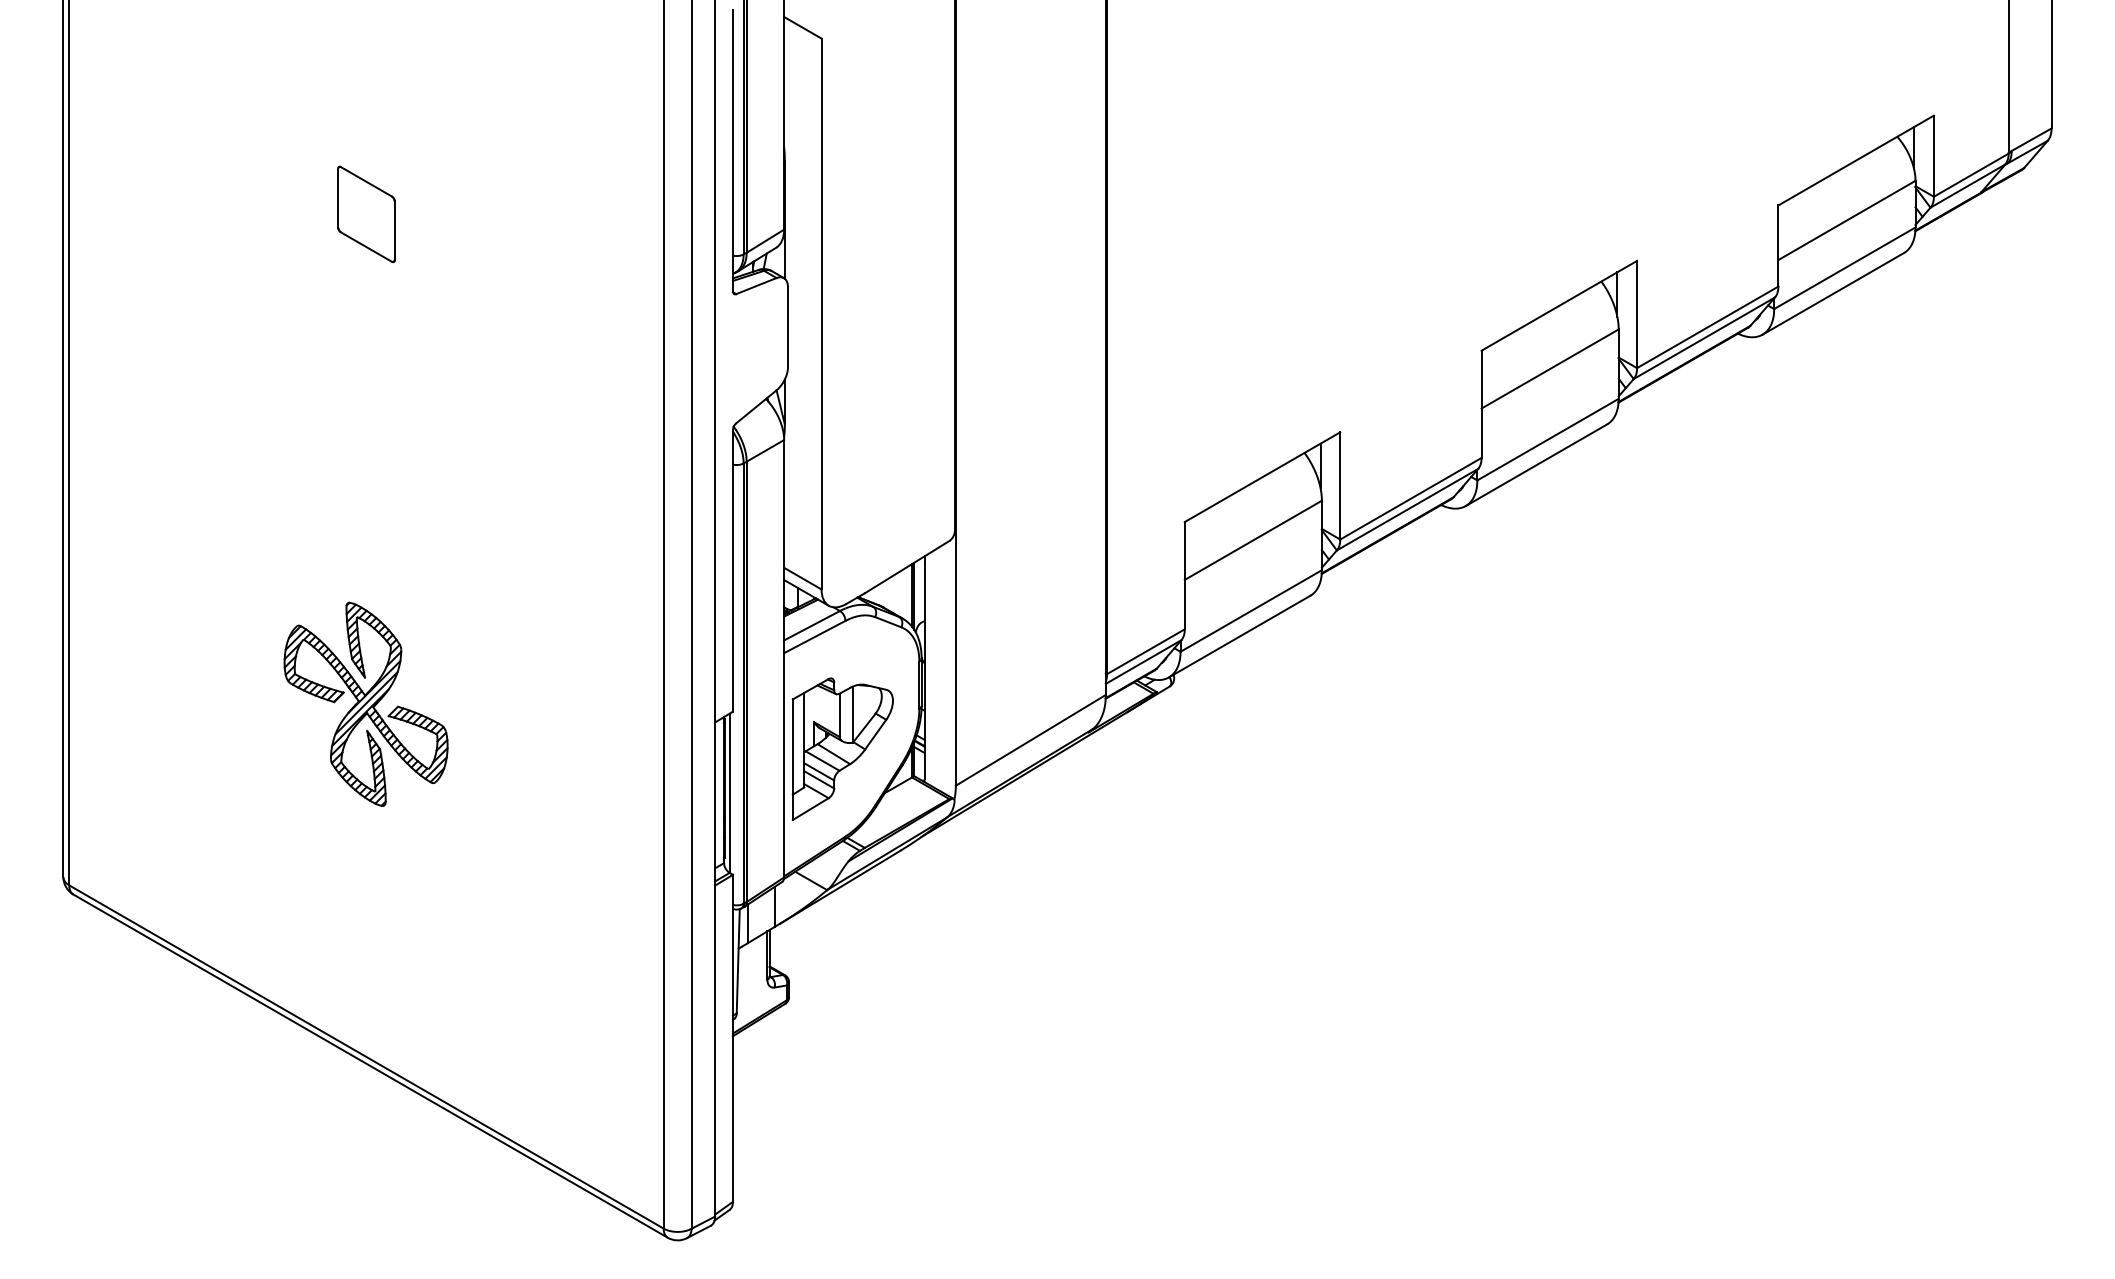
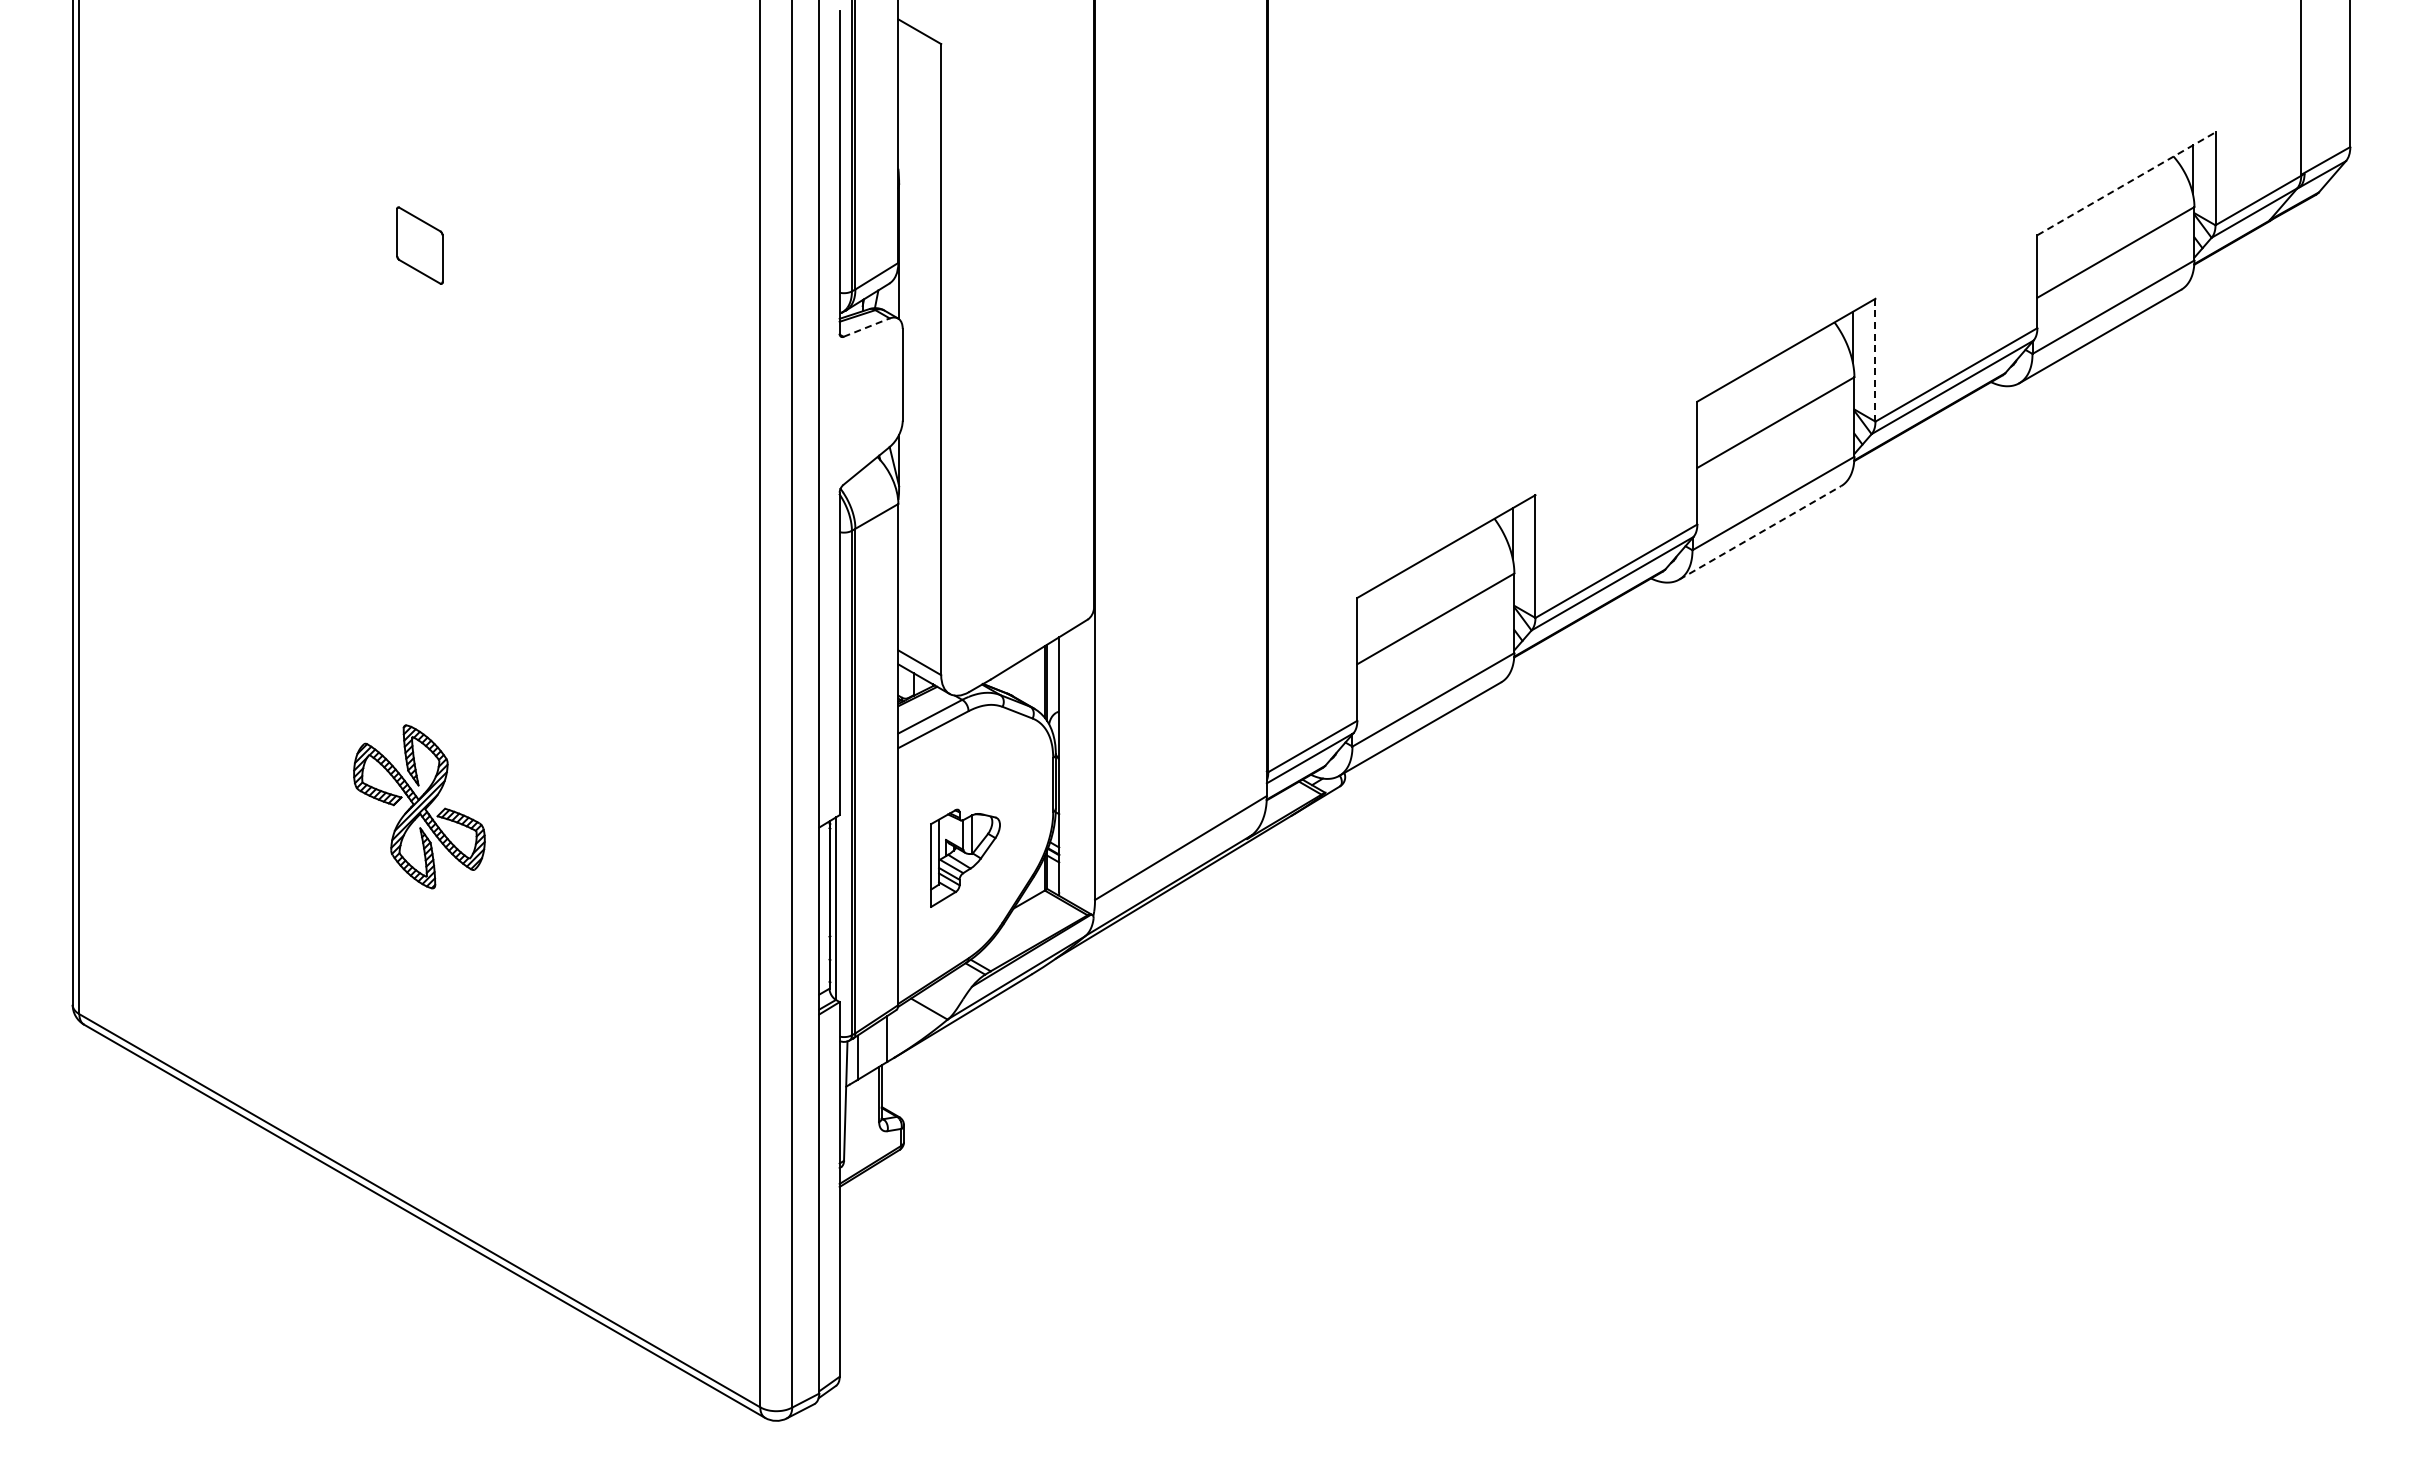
line: (1856, 160) -> (2126, 183), solid -> dashed
part: (366, 214) -> (419, 245), size x0.7
line: (756, 285) -> (866, 327), solid -> dashed
line: (1637, 313) -> (1875, 359), solid -> dashed
line: (1536, 464) -> (1760, 532), solid -> dashed
part: (366, 704) -> (419, 806), size x0.7
part: (842, 749) -> (965, 858), size x0.6

